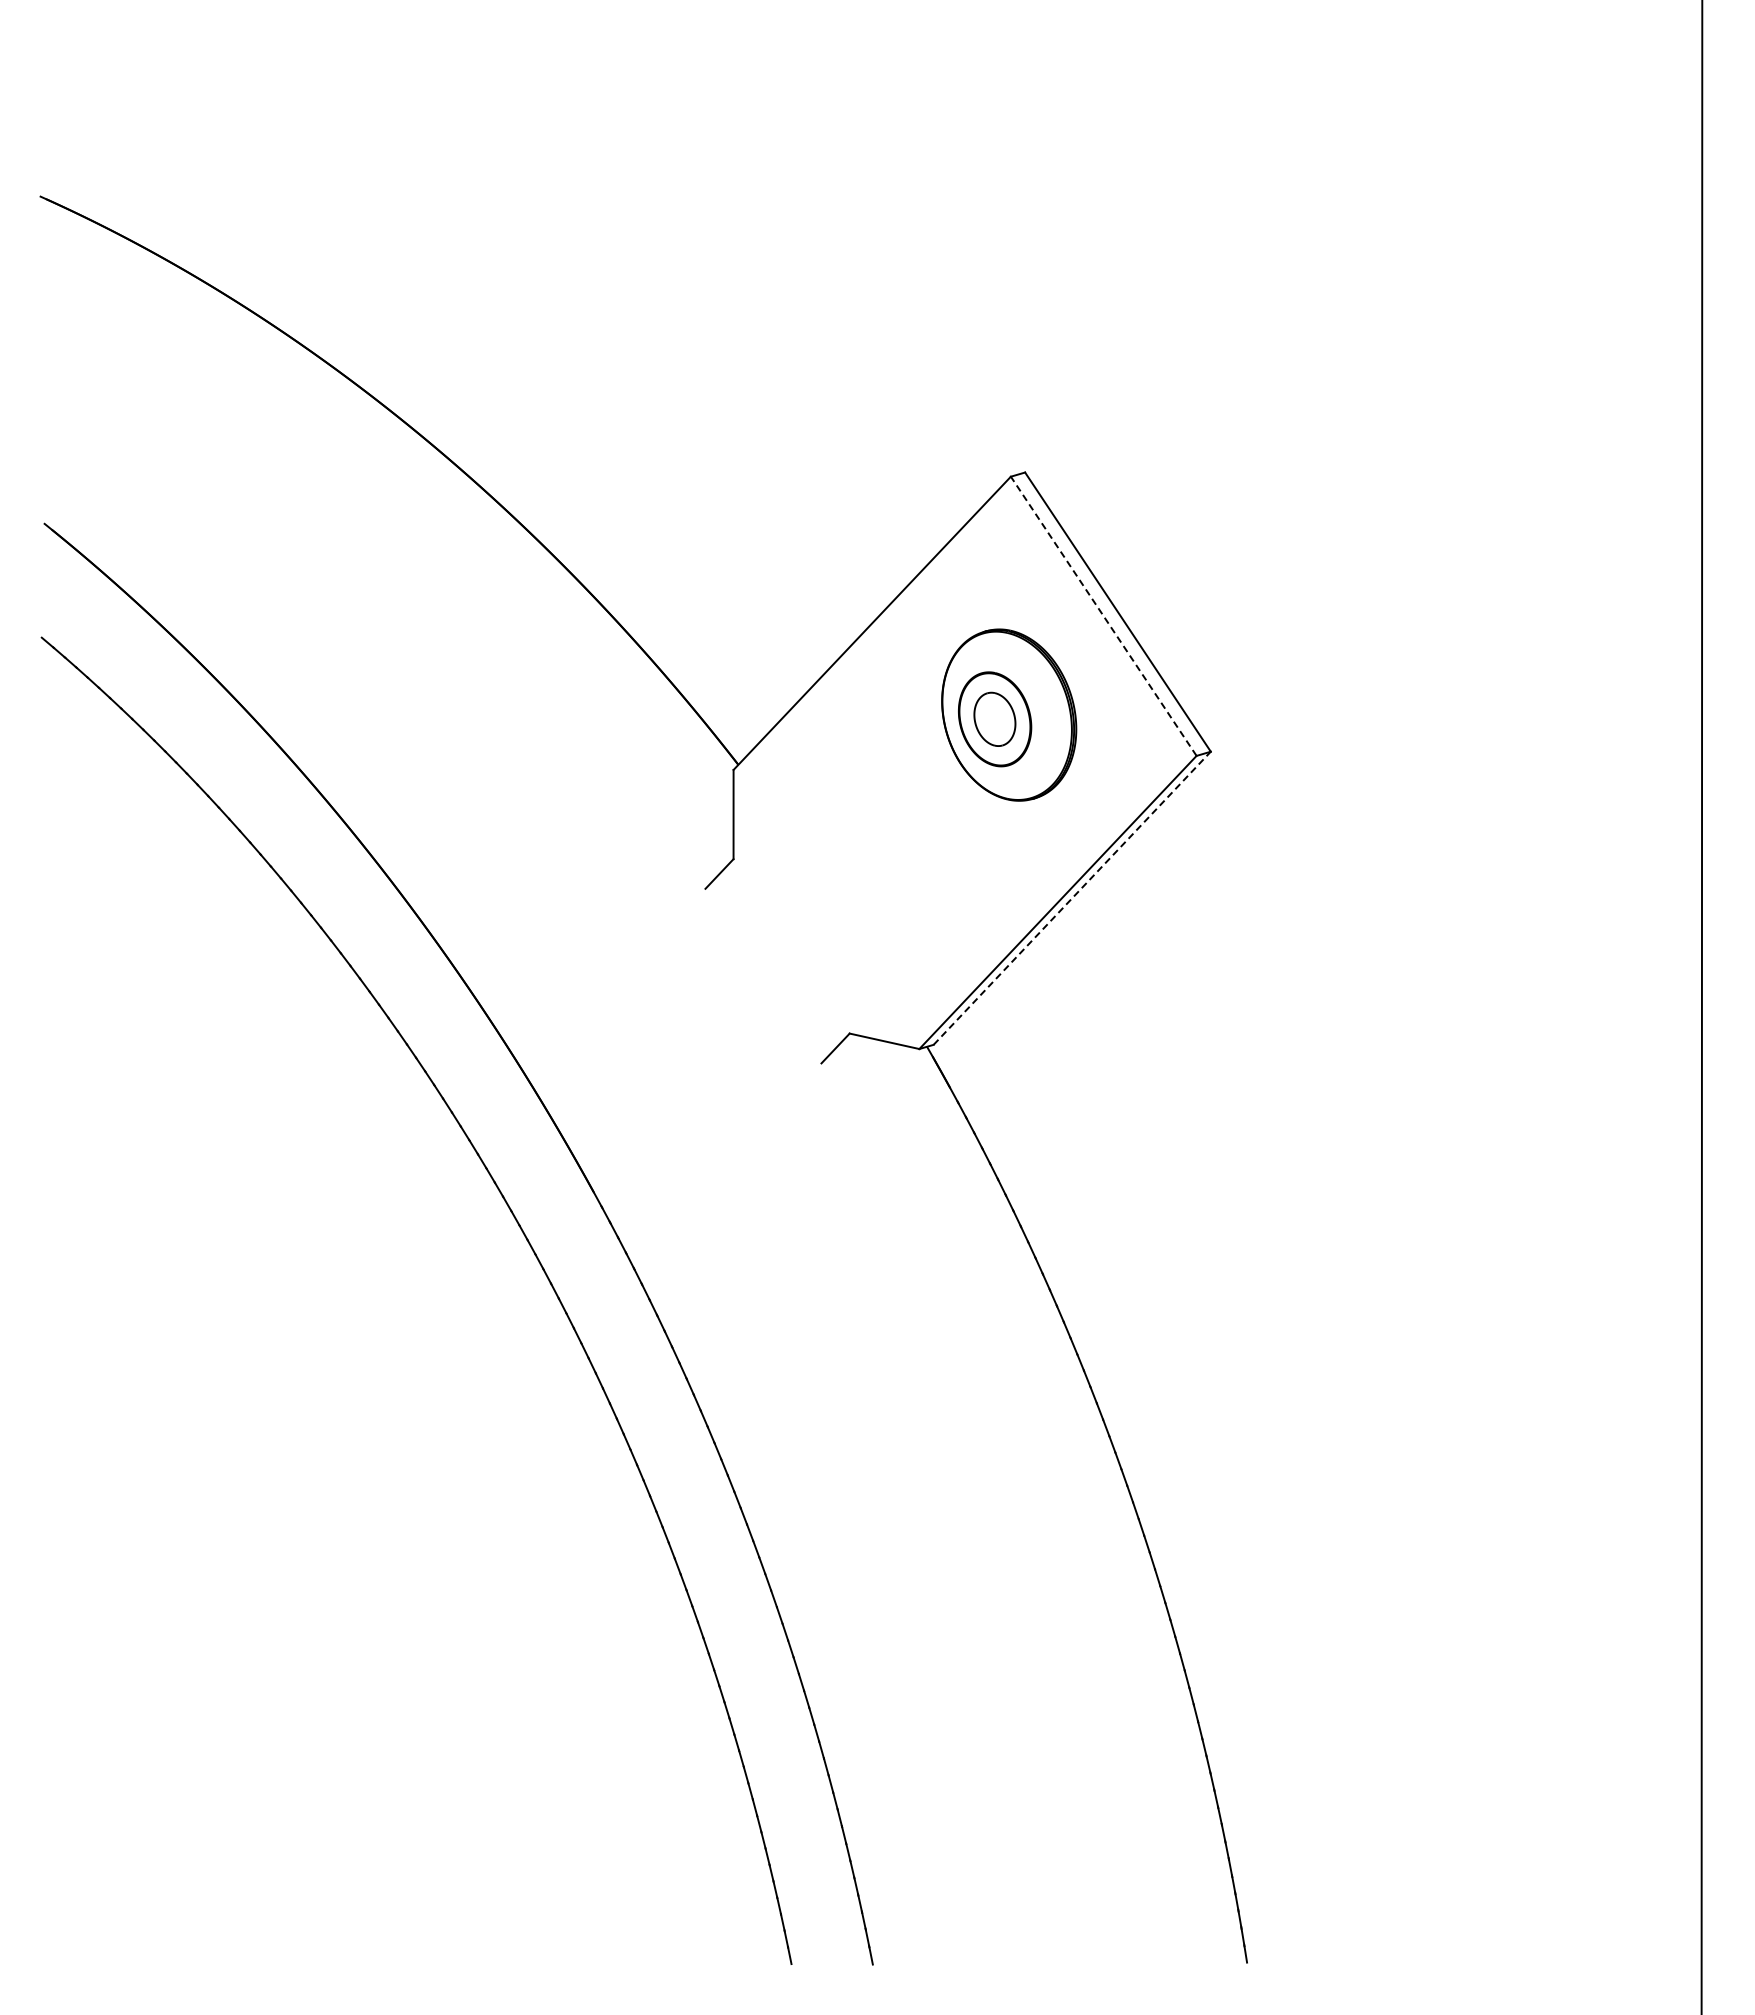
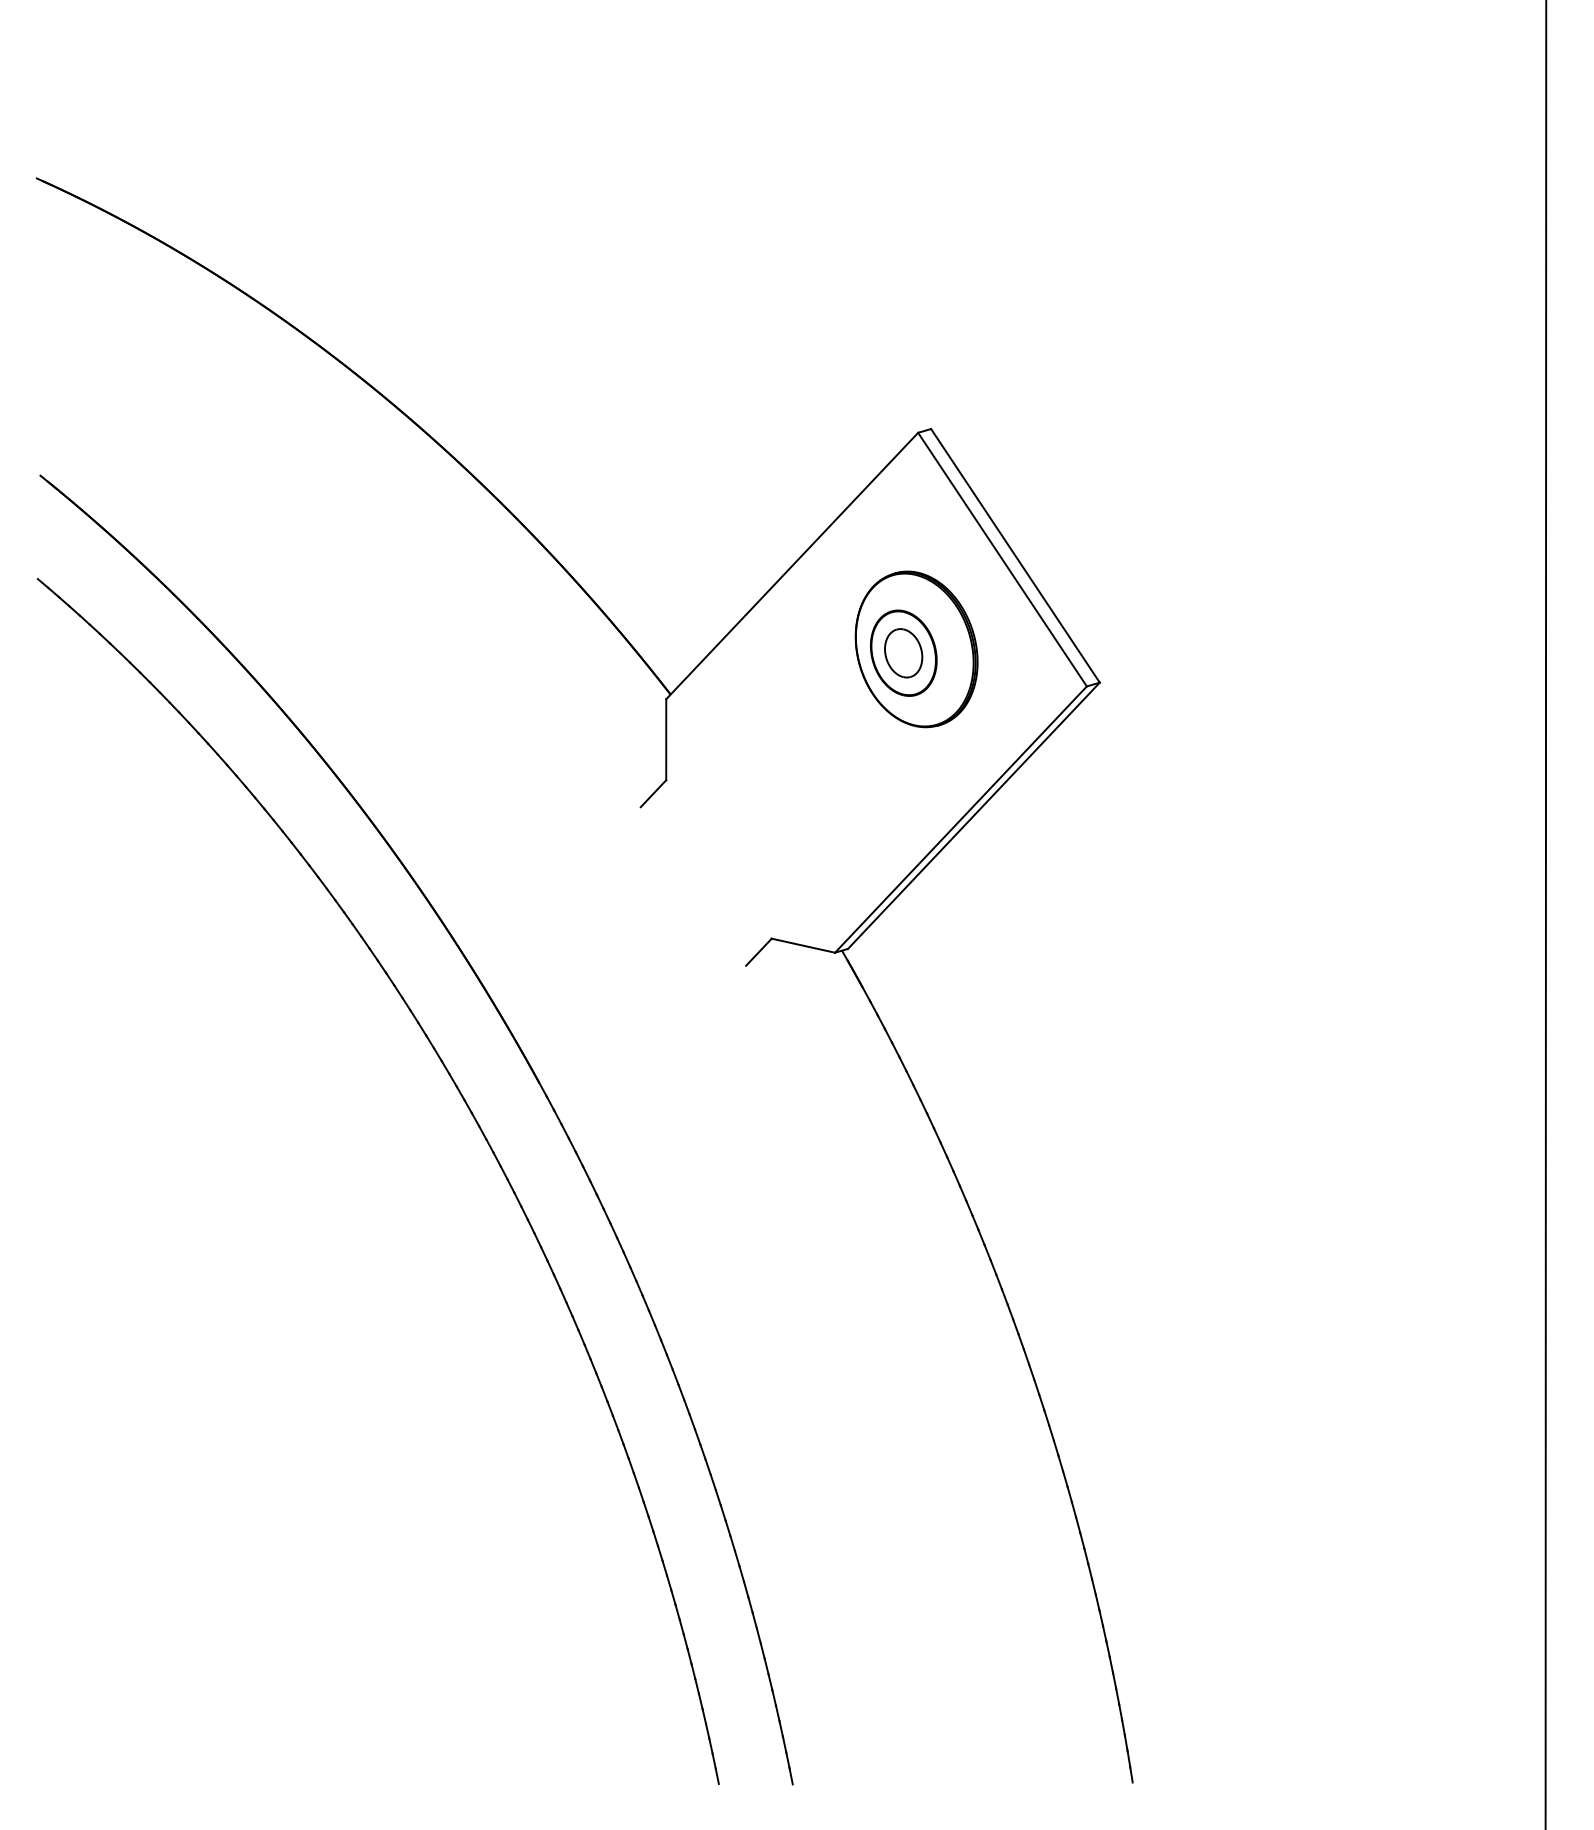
line: (1103, 616) -> (1002, 559), dashed -> solid
line: (1072, 898) -> (974, 815), dashed -> solid

